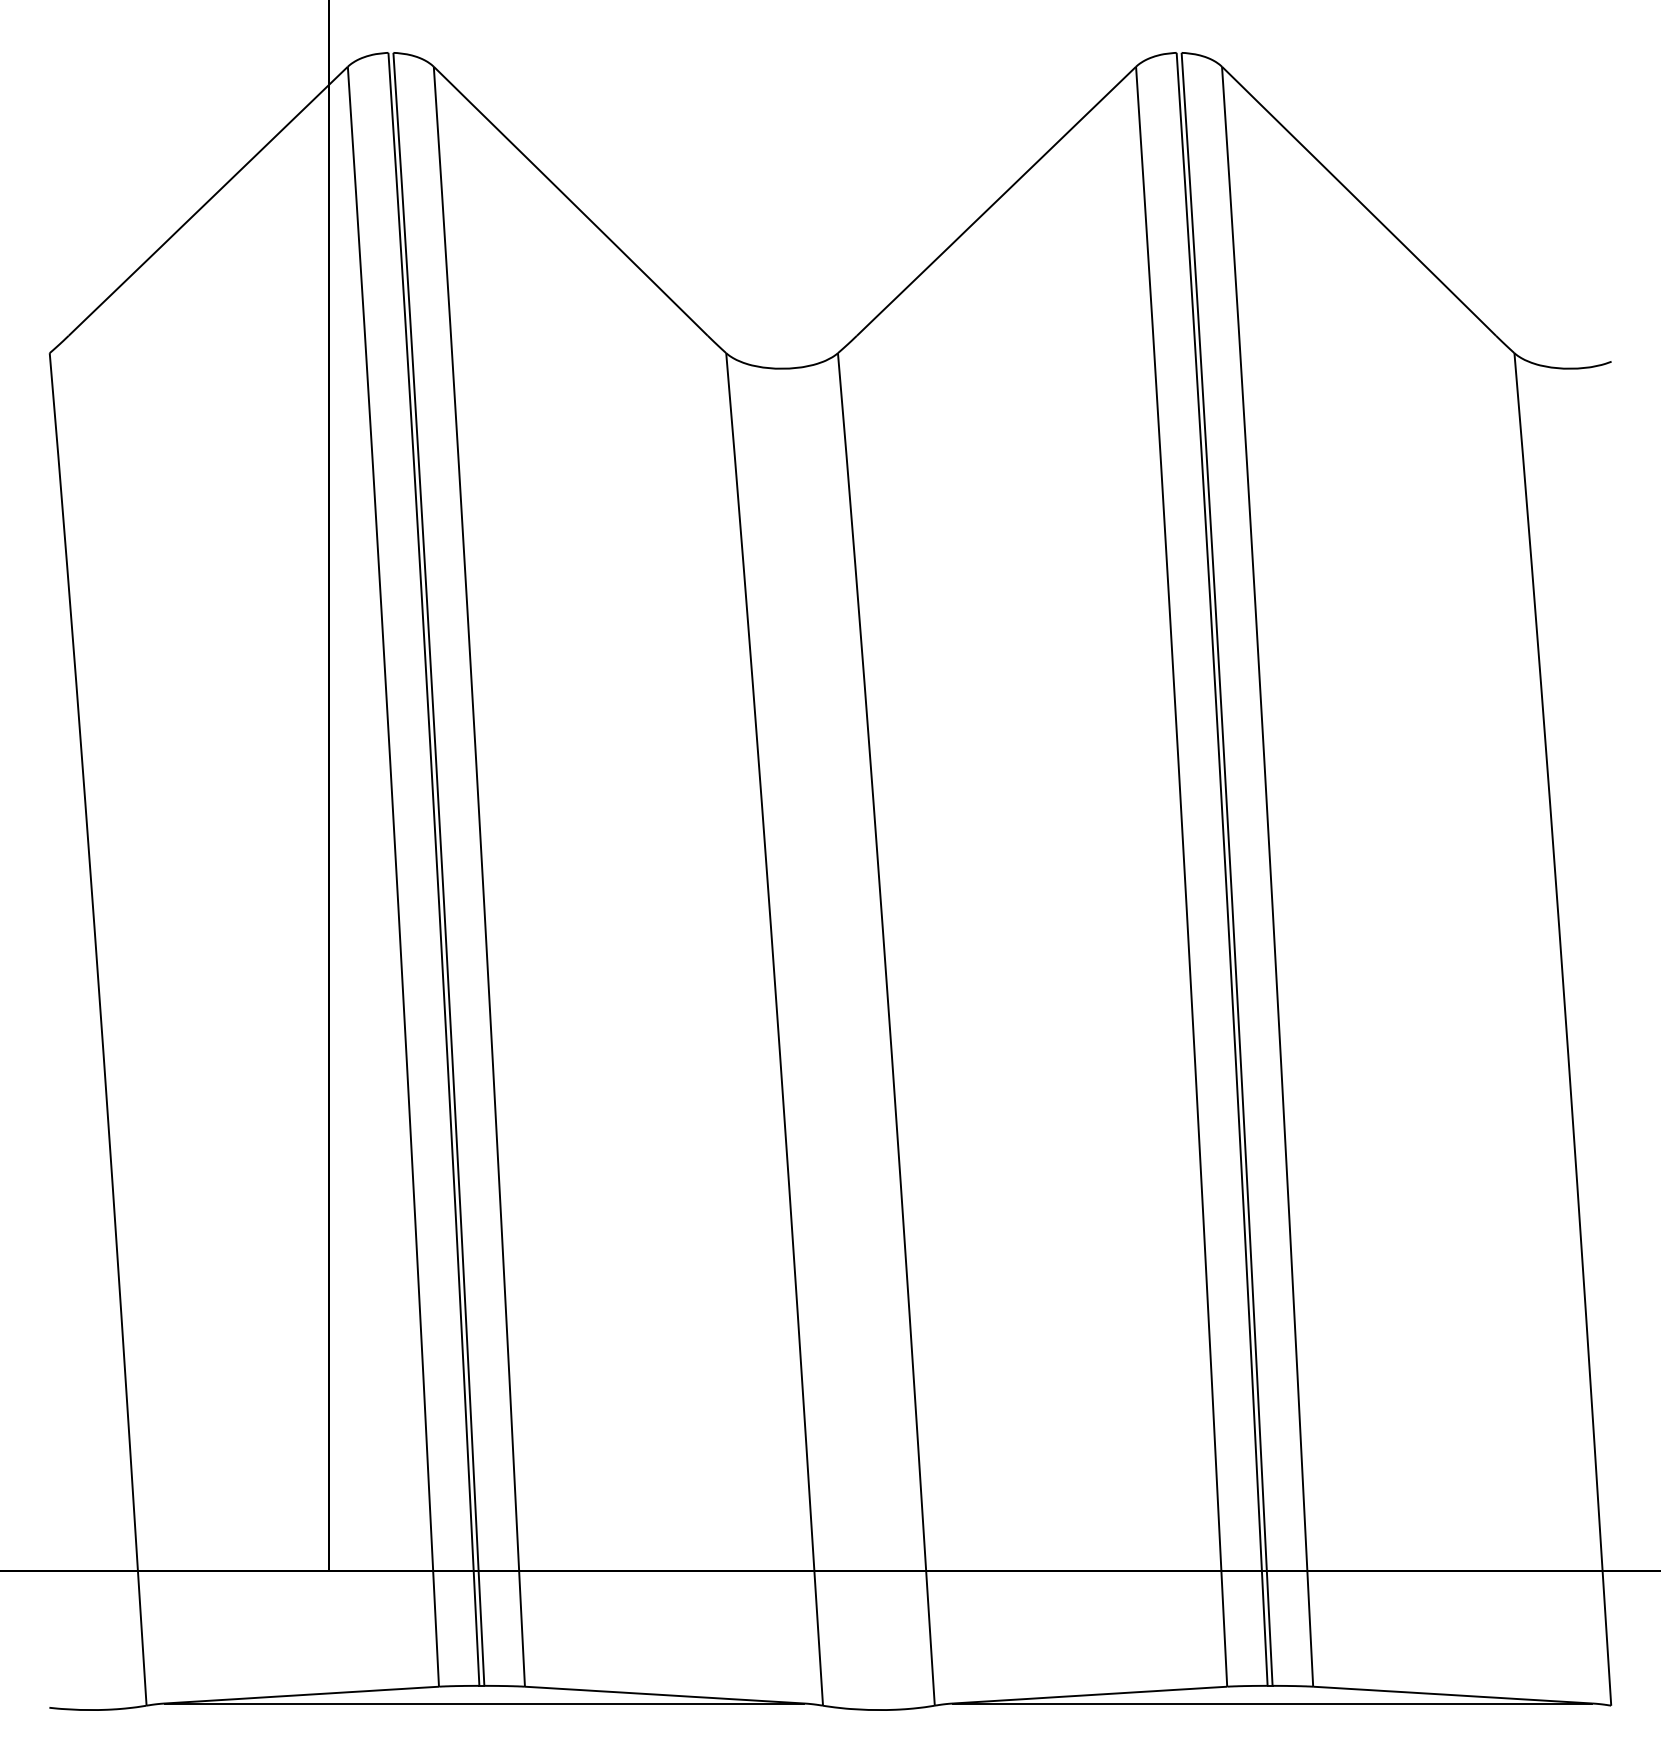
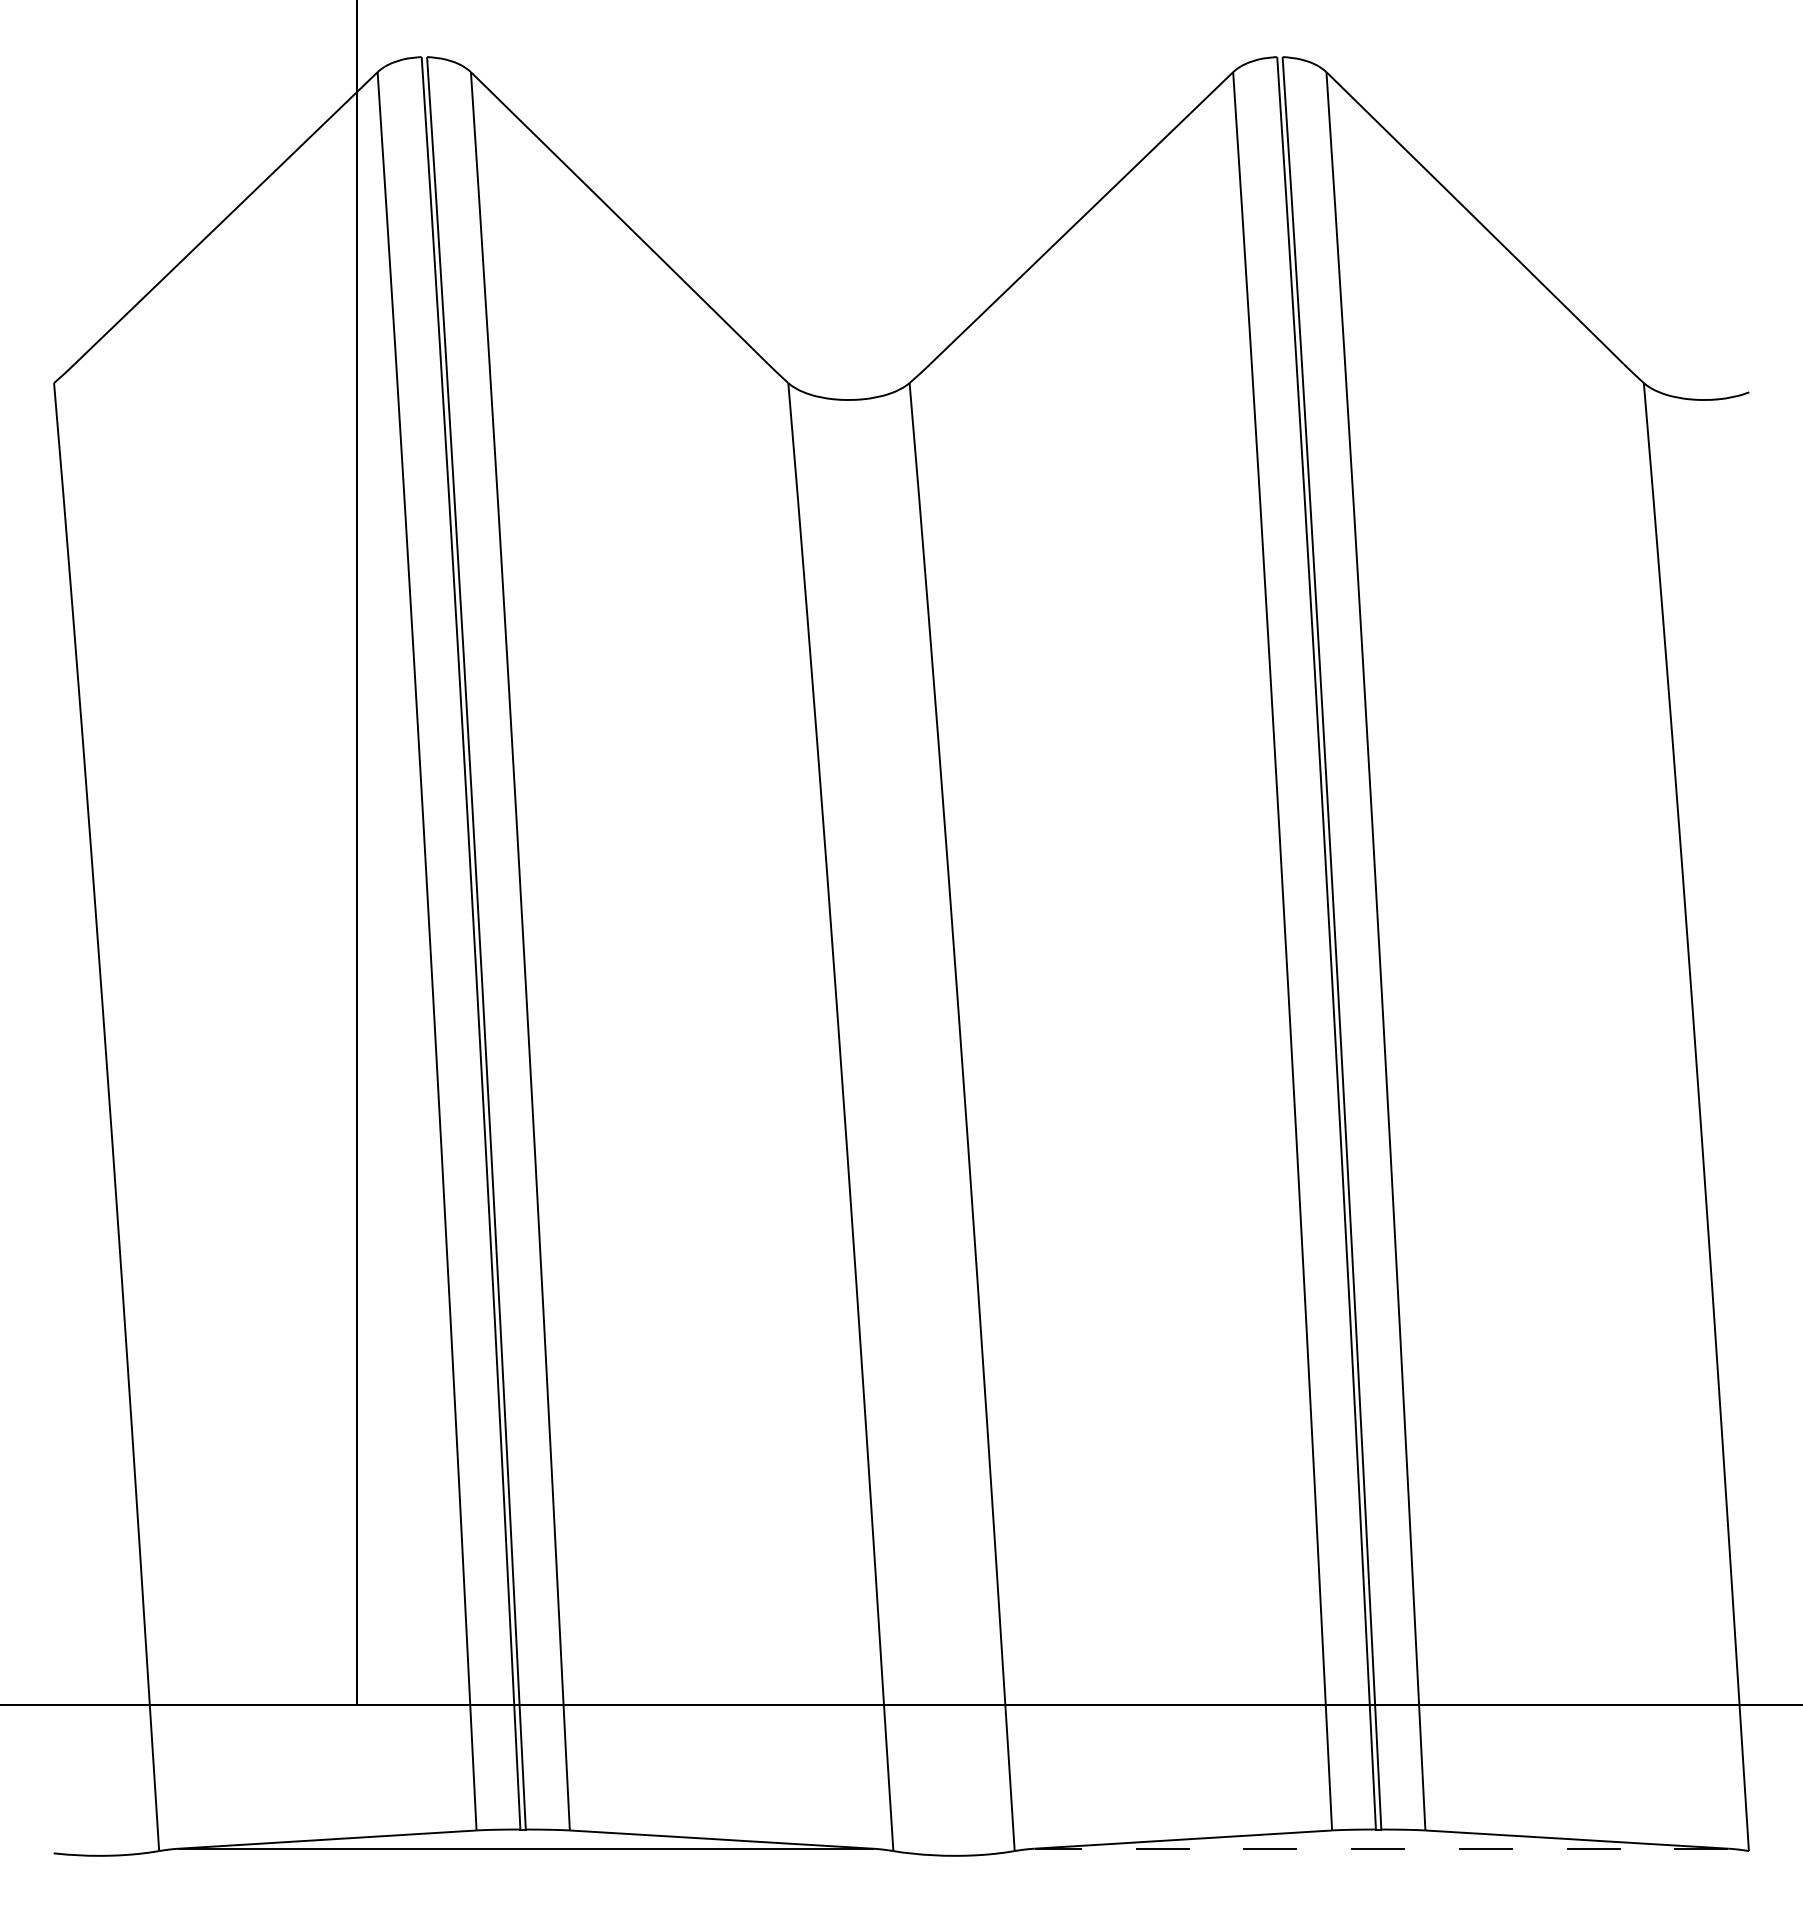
line: (1272, 1703) -> (1381, 1848), solid -> dashed

